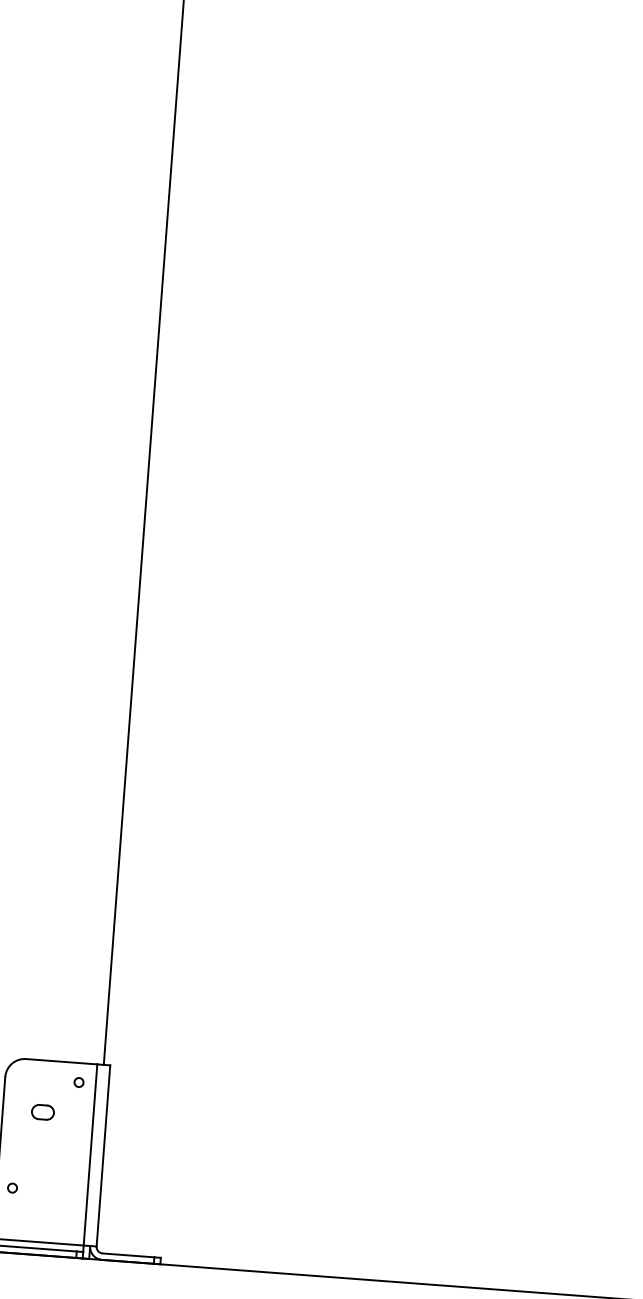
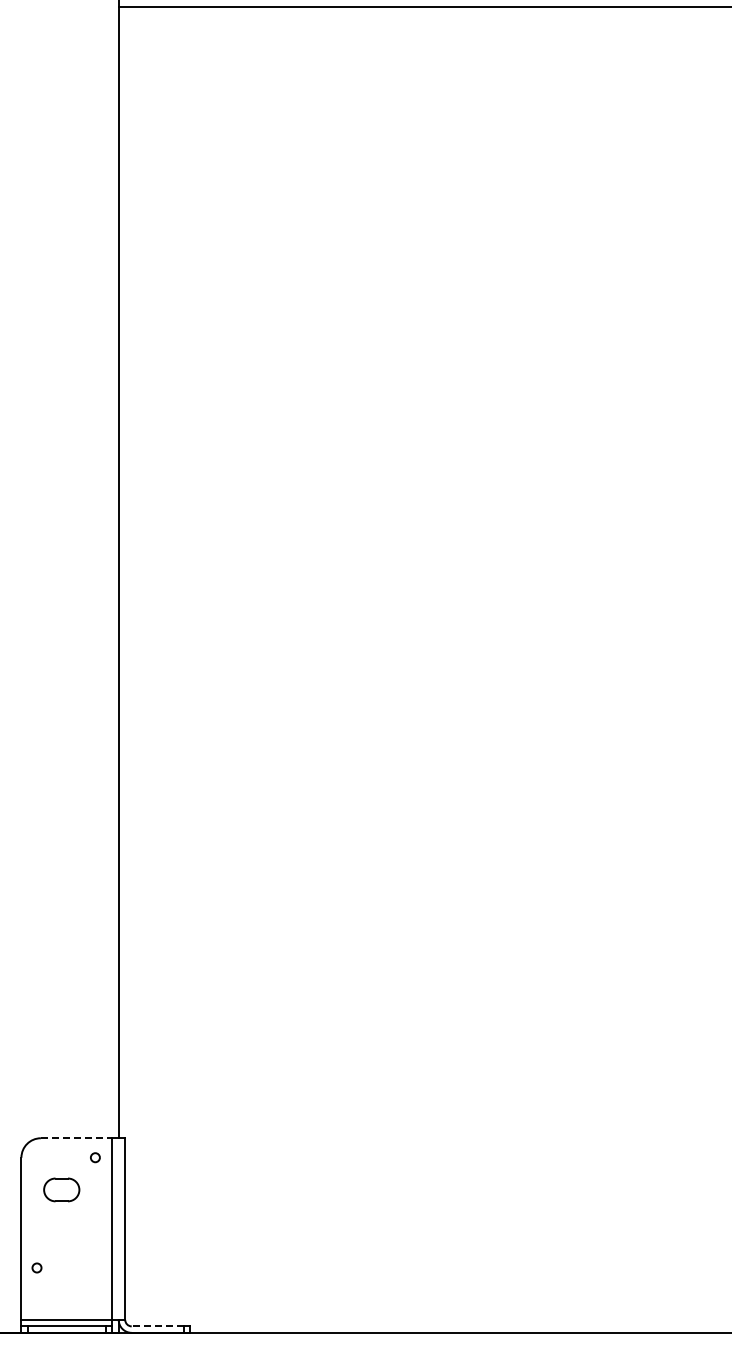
line: (61, 1061) -> (76, 1138), solid -> dashed
part: (42, 1112) -> (61, 1190), size x1.6
line: (128, 1255) -> (157, 1326), solid -> dashed

